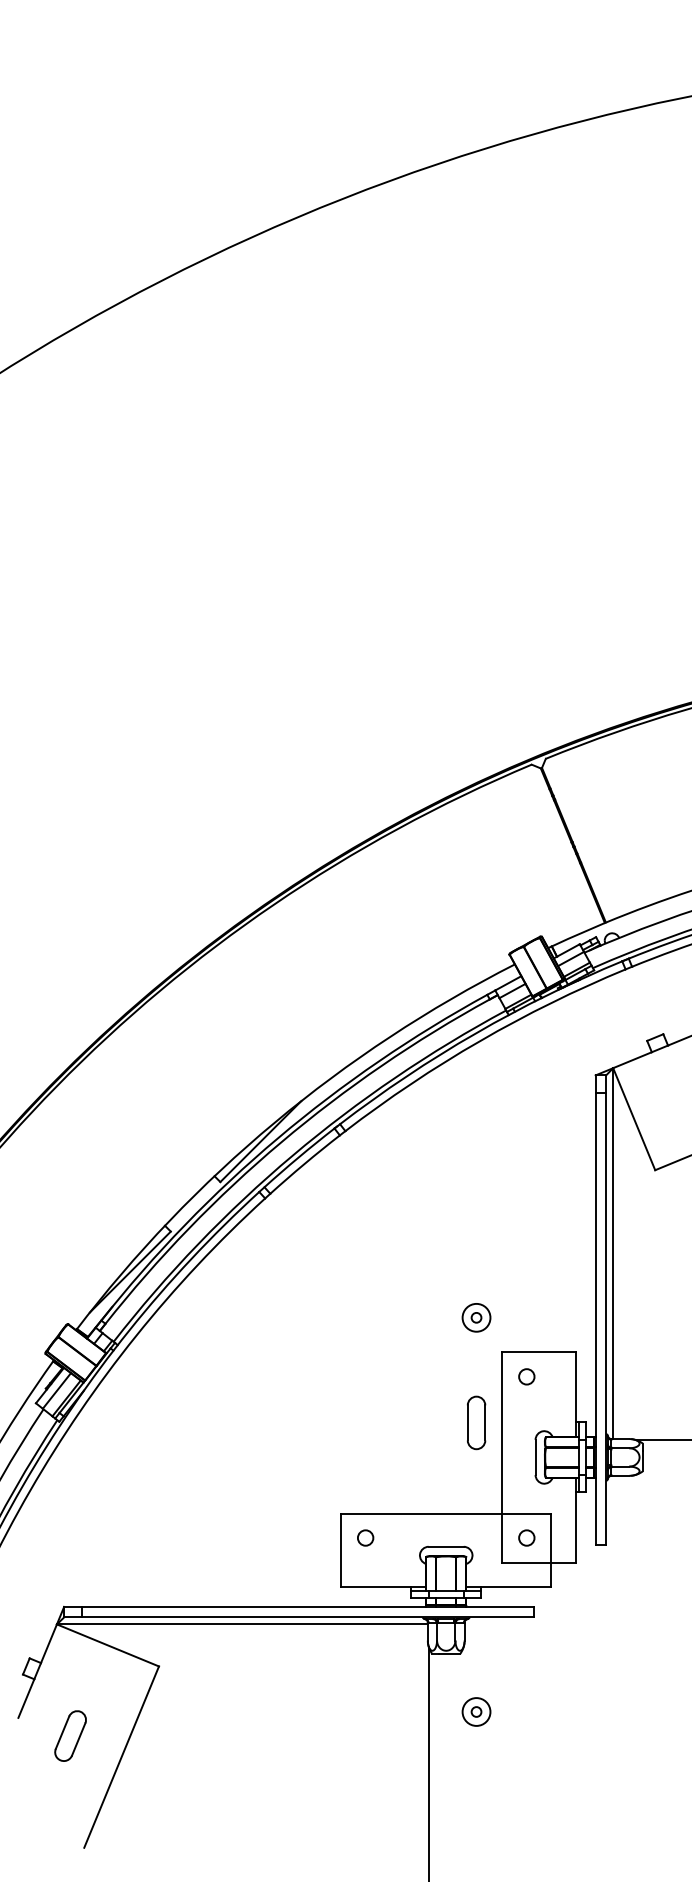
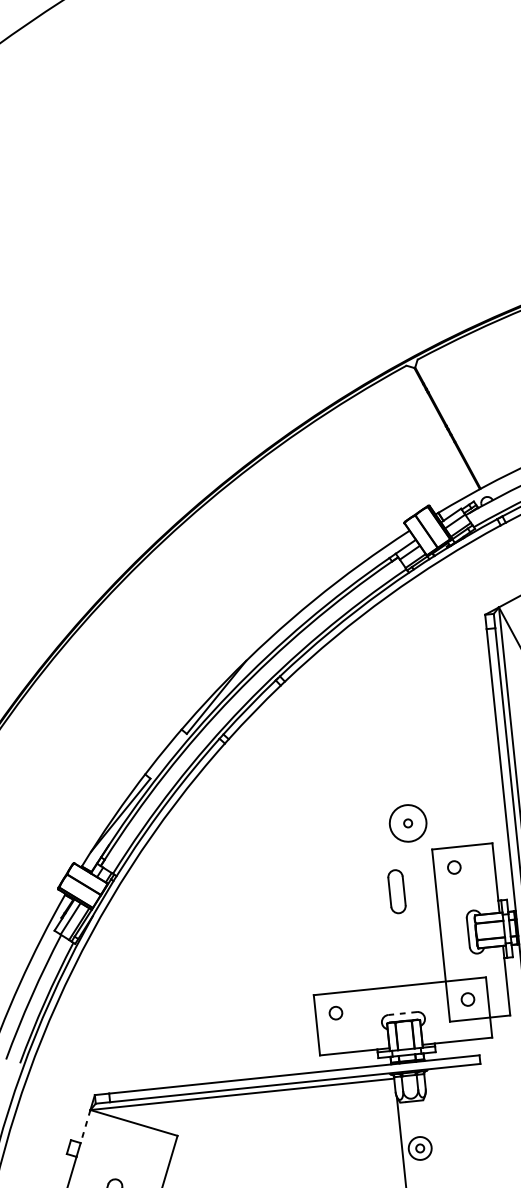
circle: (476, 1317) -> (408, 823), size x1.6
part: (476, 1422) -> (396, 891), moved
line: (446, 1546) -> (402, 1013), solid -> dashed
line: (48, 1643) -> (85, 1126), solid -> dashed
part: (476, 1711) -> (420, 1148), moved

